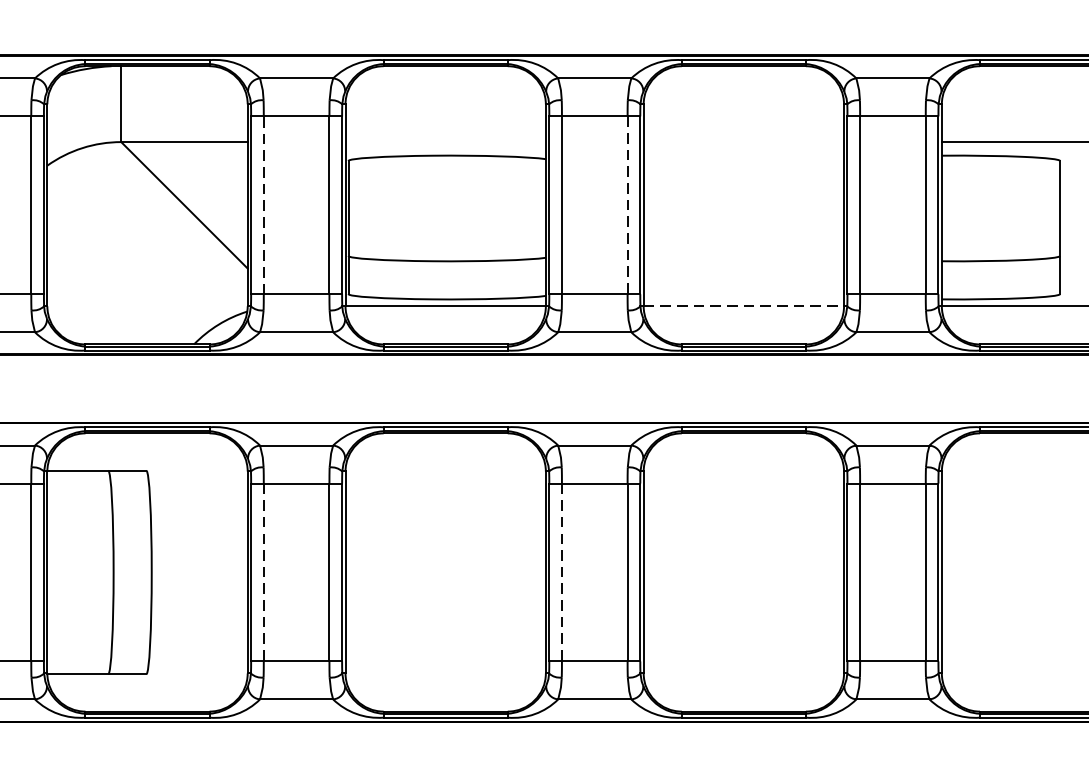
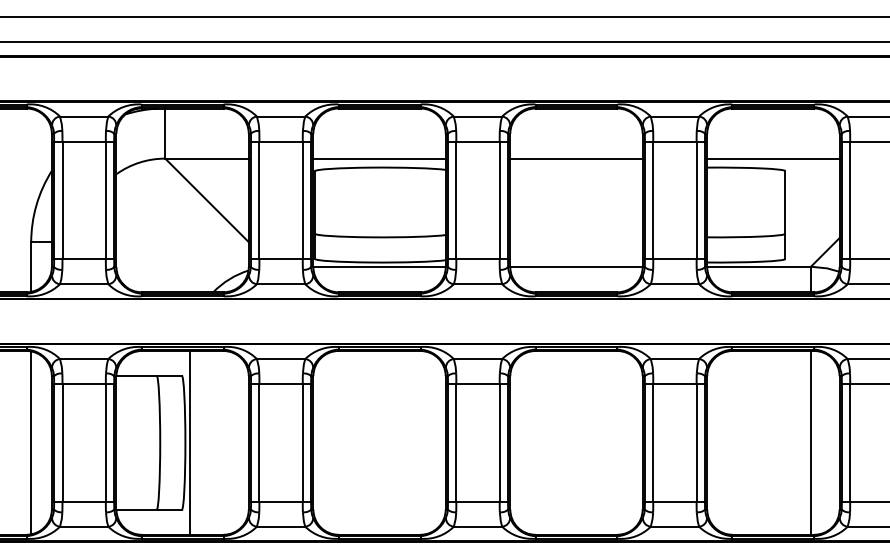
line: (445, 141) -> (379, 158), added
line: (743, 141) -> (576, 158), added
line: (263, 205) -> (259, 200), dashed -> solid
line: (627, 205) -> (499, 200), dashed -> solid
line: (743, 305) -> (576, 266), dashed -> solid
line: (157, 571) -> (189, 442), added
line: (263, 571) -> (259, 442), dashed -> solid
line: (562, 571) -> (456, 442), dashed -> solid

